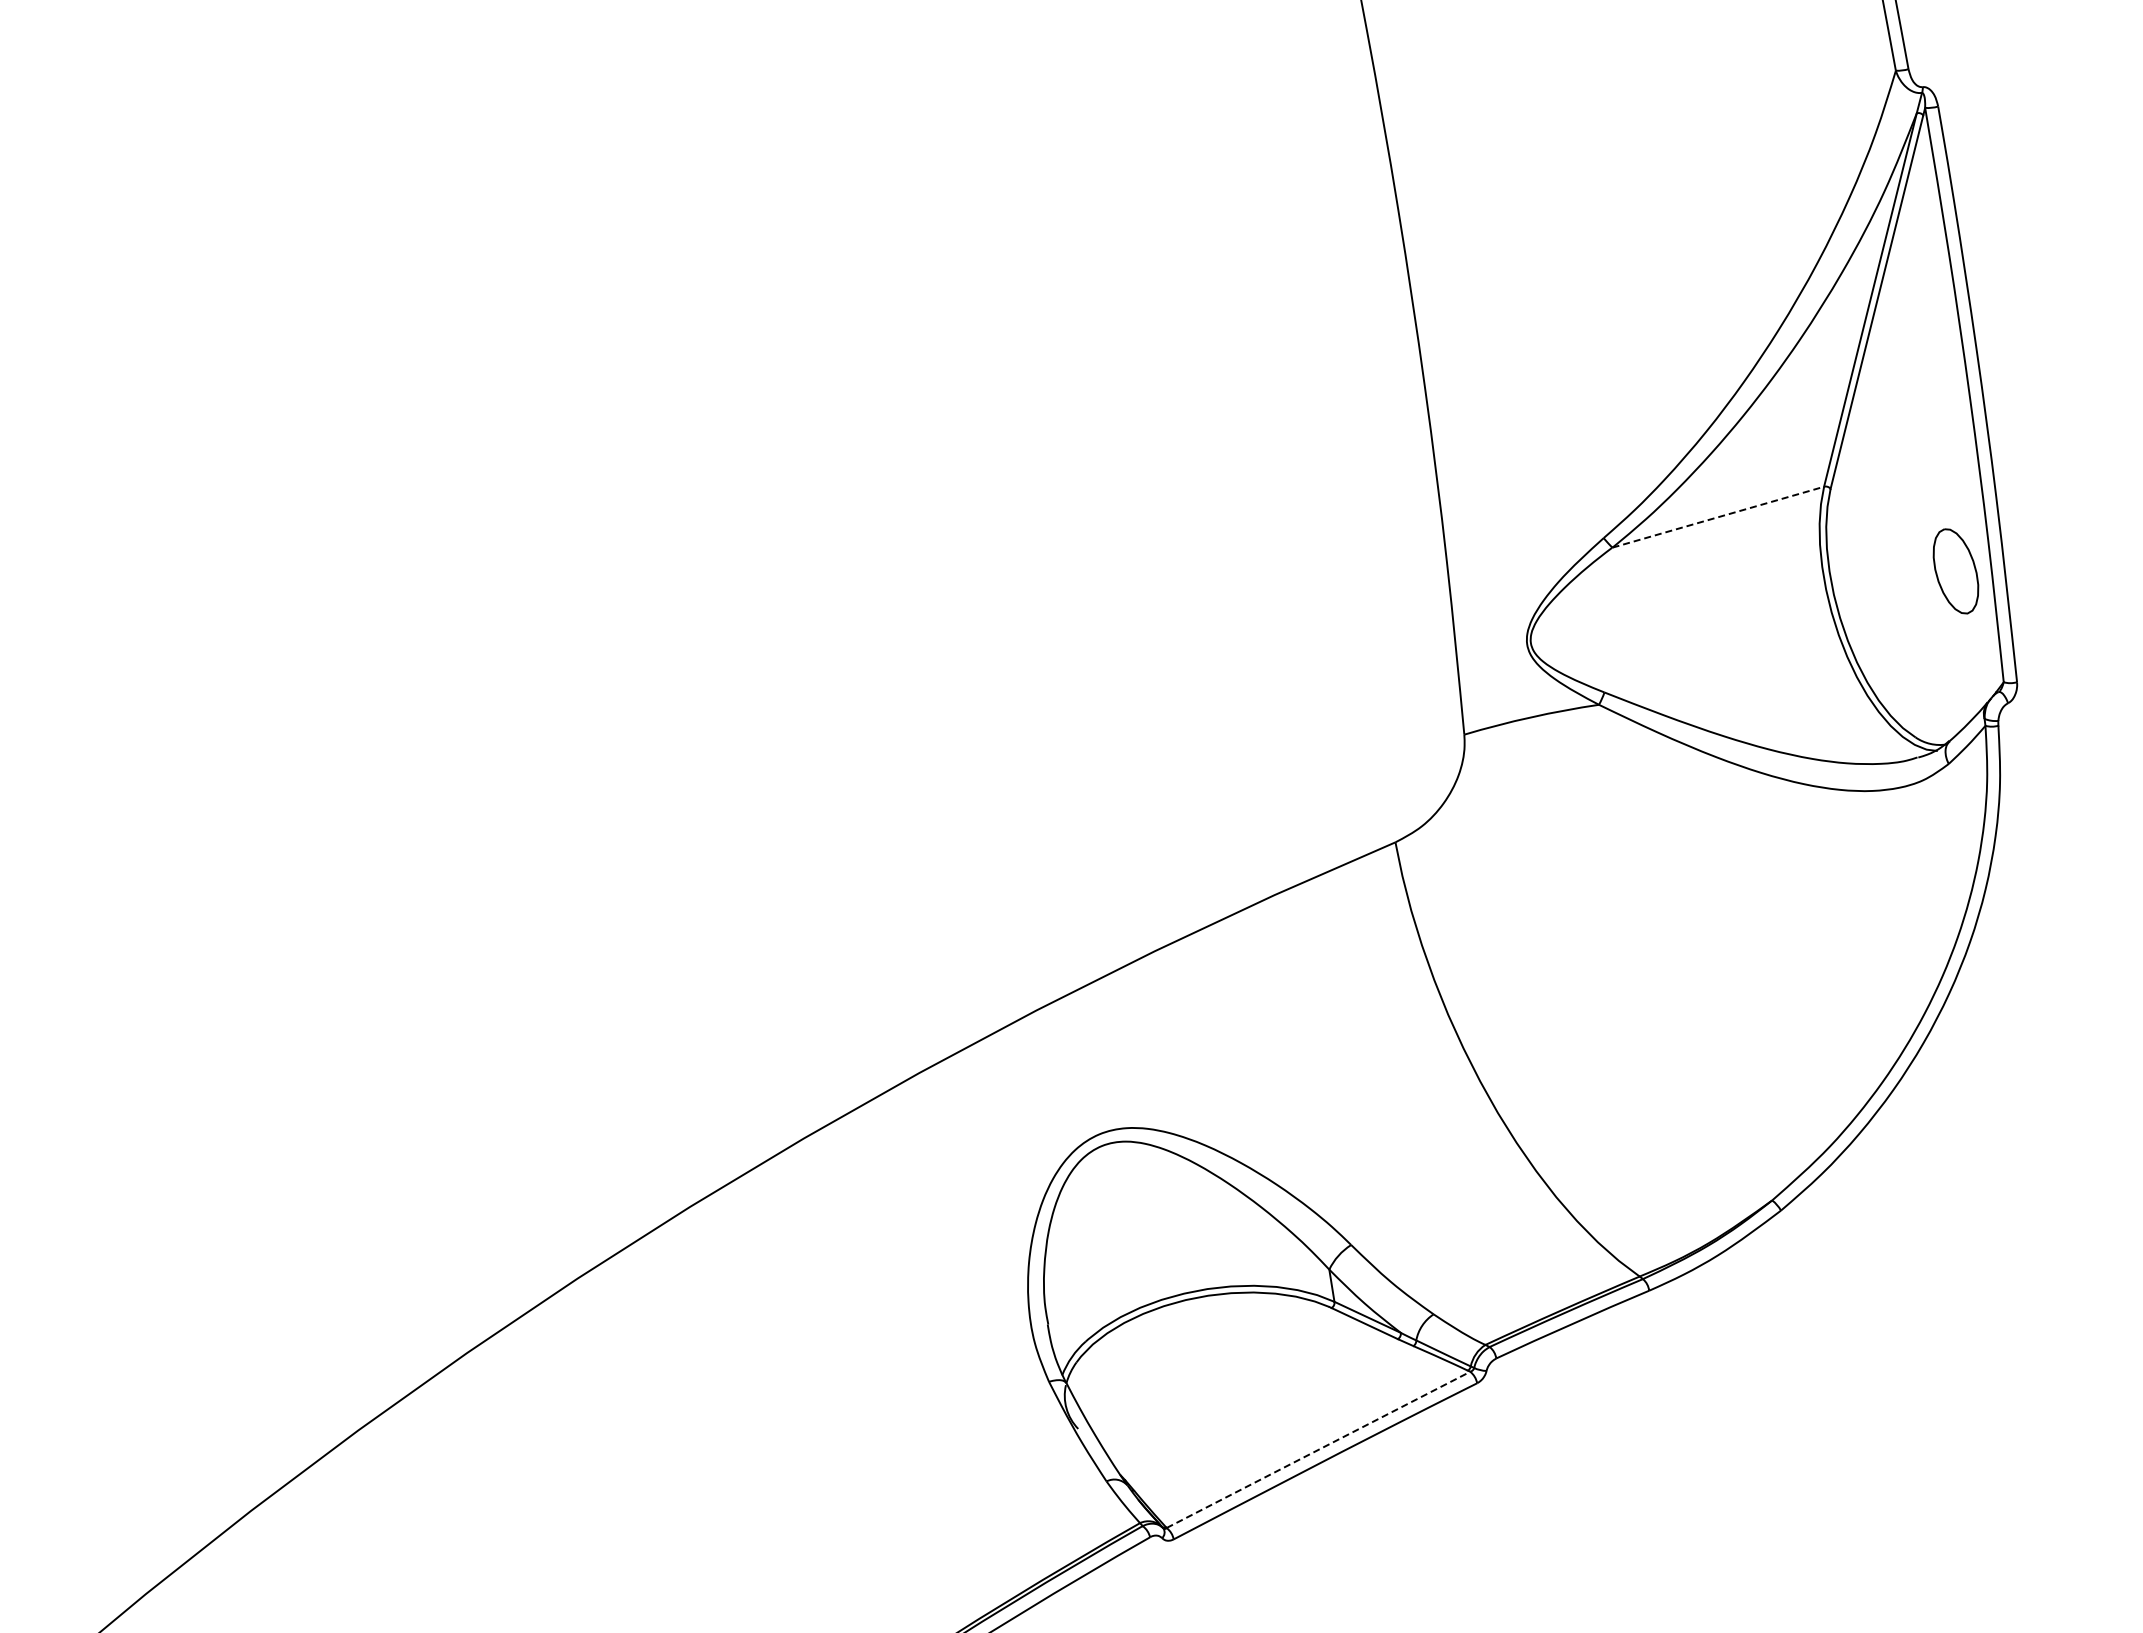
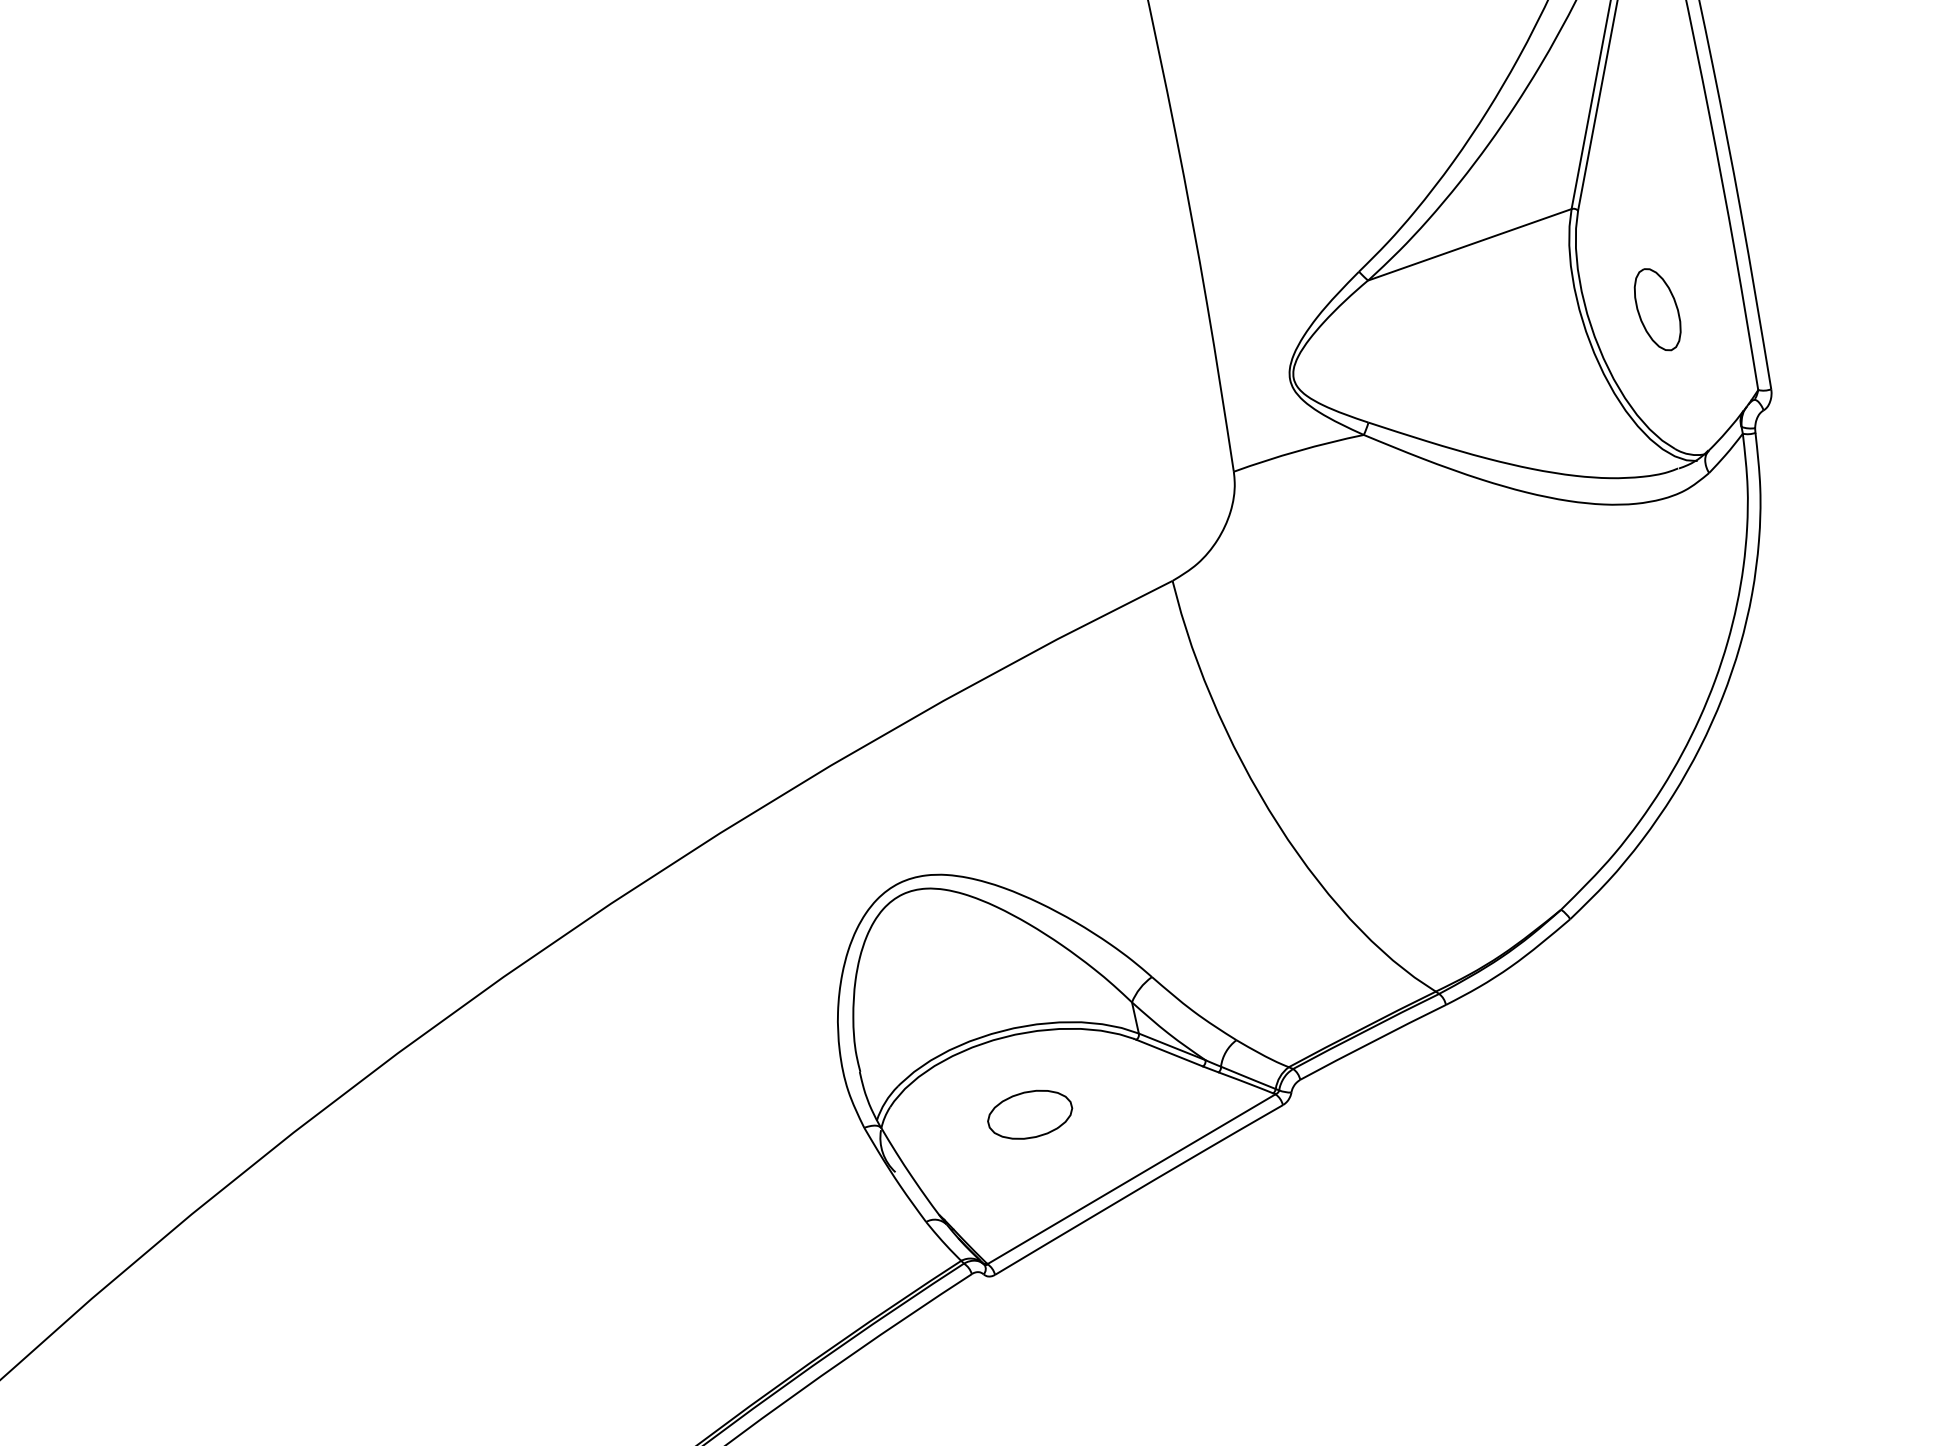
line: (1718, 517) -> (1470, 245), dashed -> solid
part: (1955, 571) -> (1657, 309), moved
part: (1218, 1378) -> (1029, 1115), added
line: (1318, 1449) -> (1131, 1178), dashed -> solid

